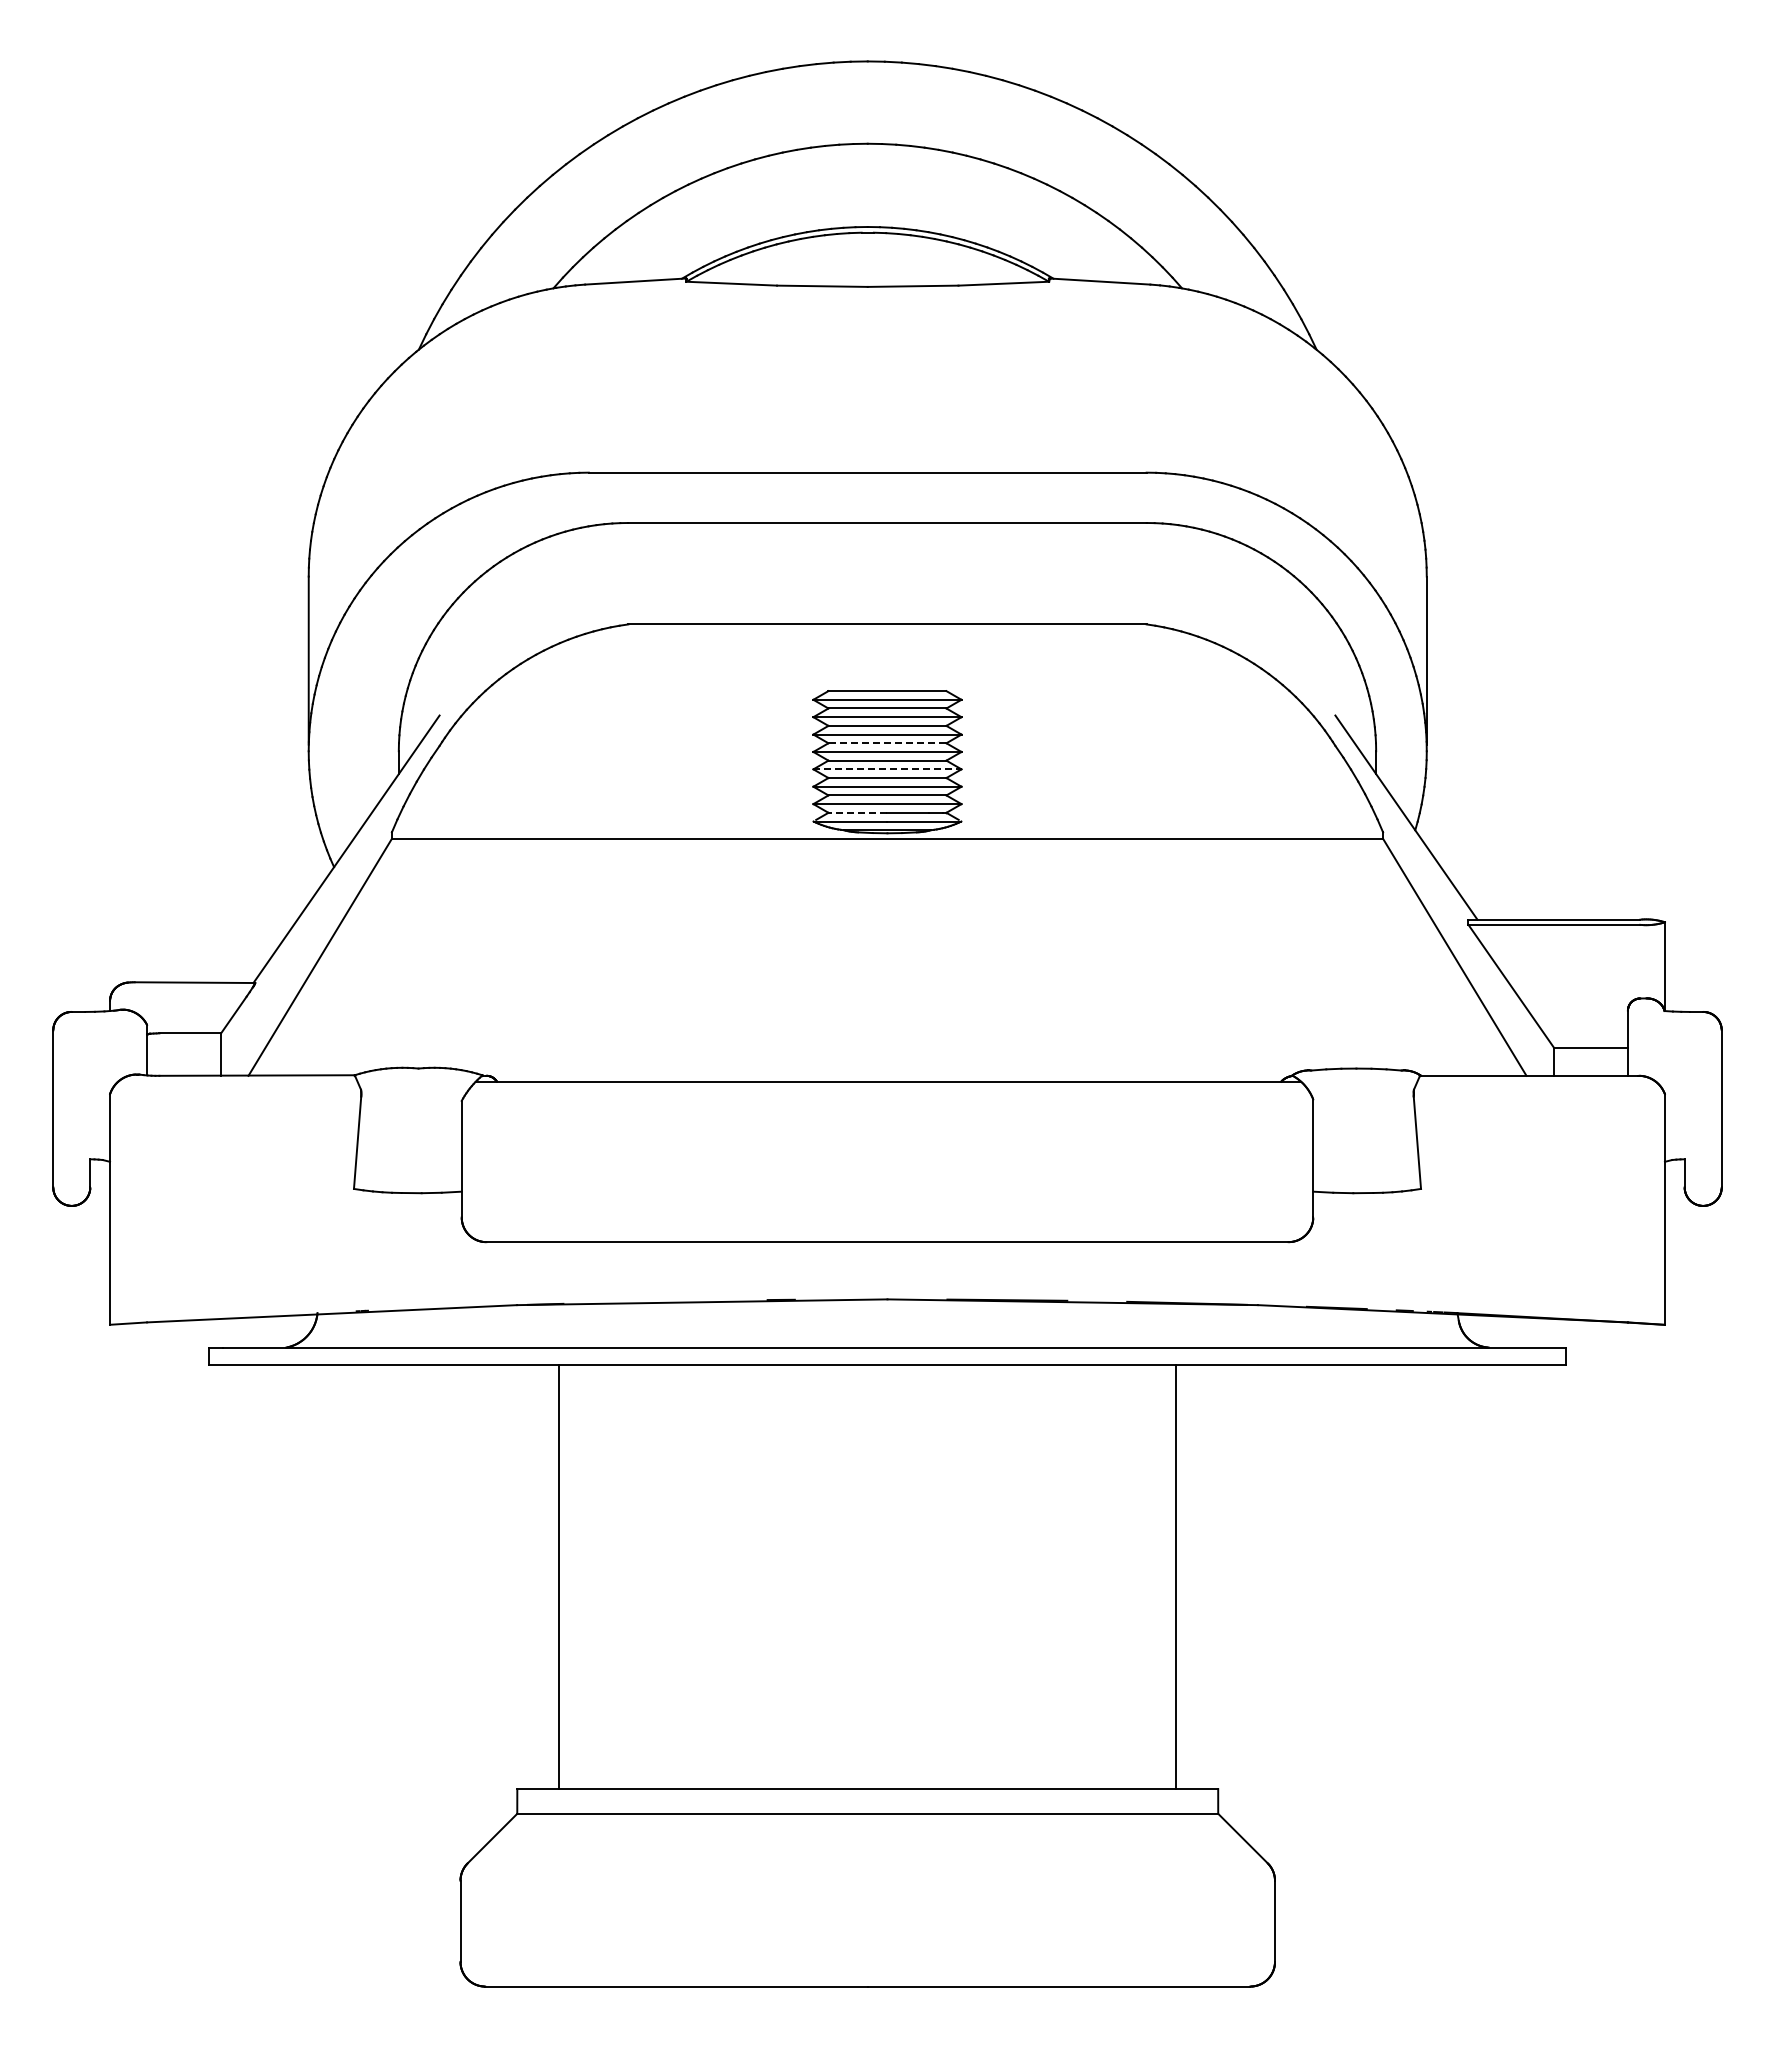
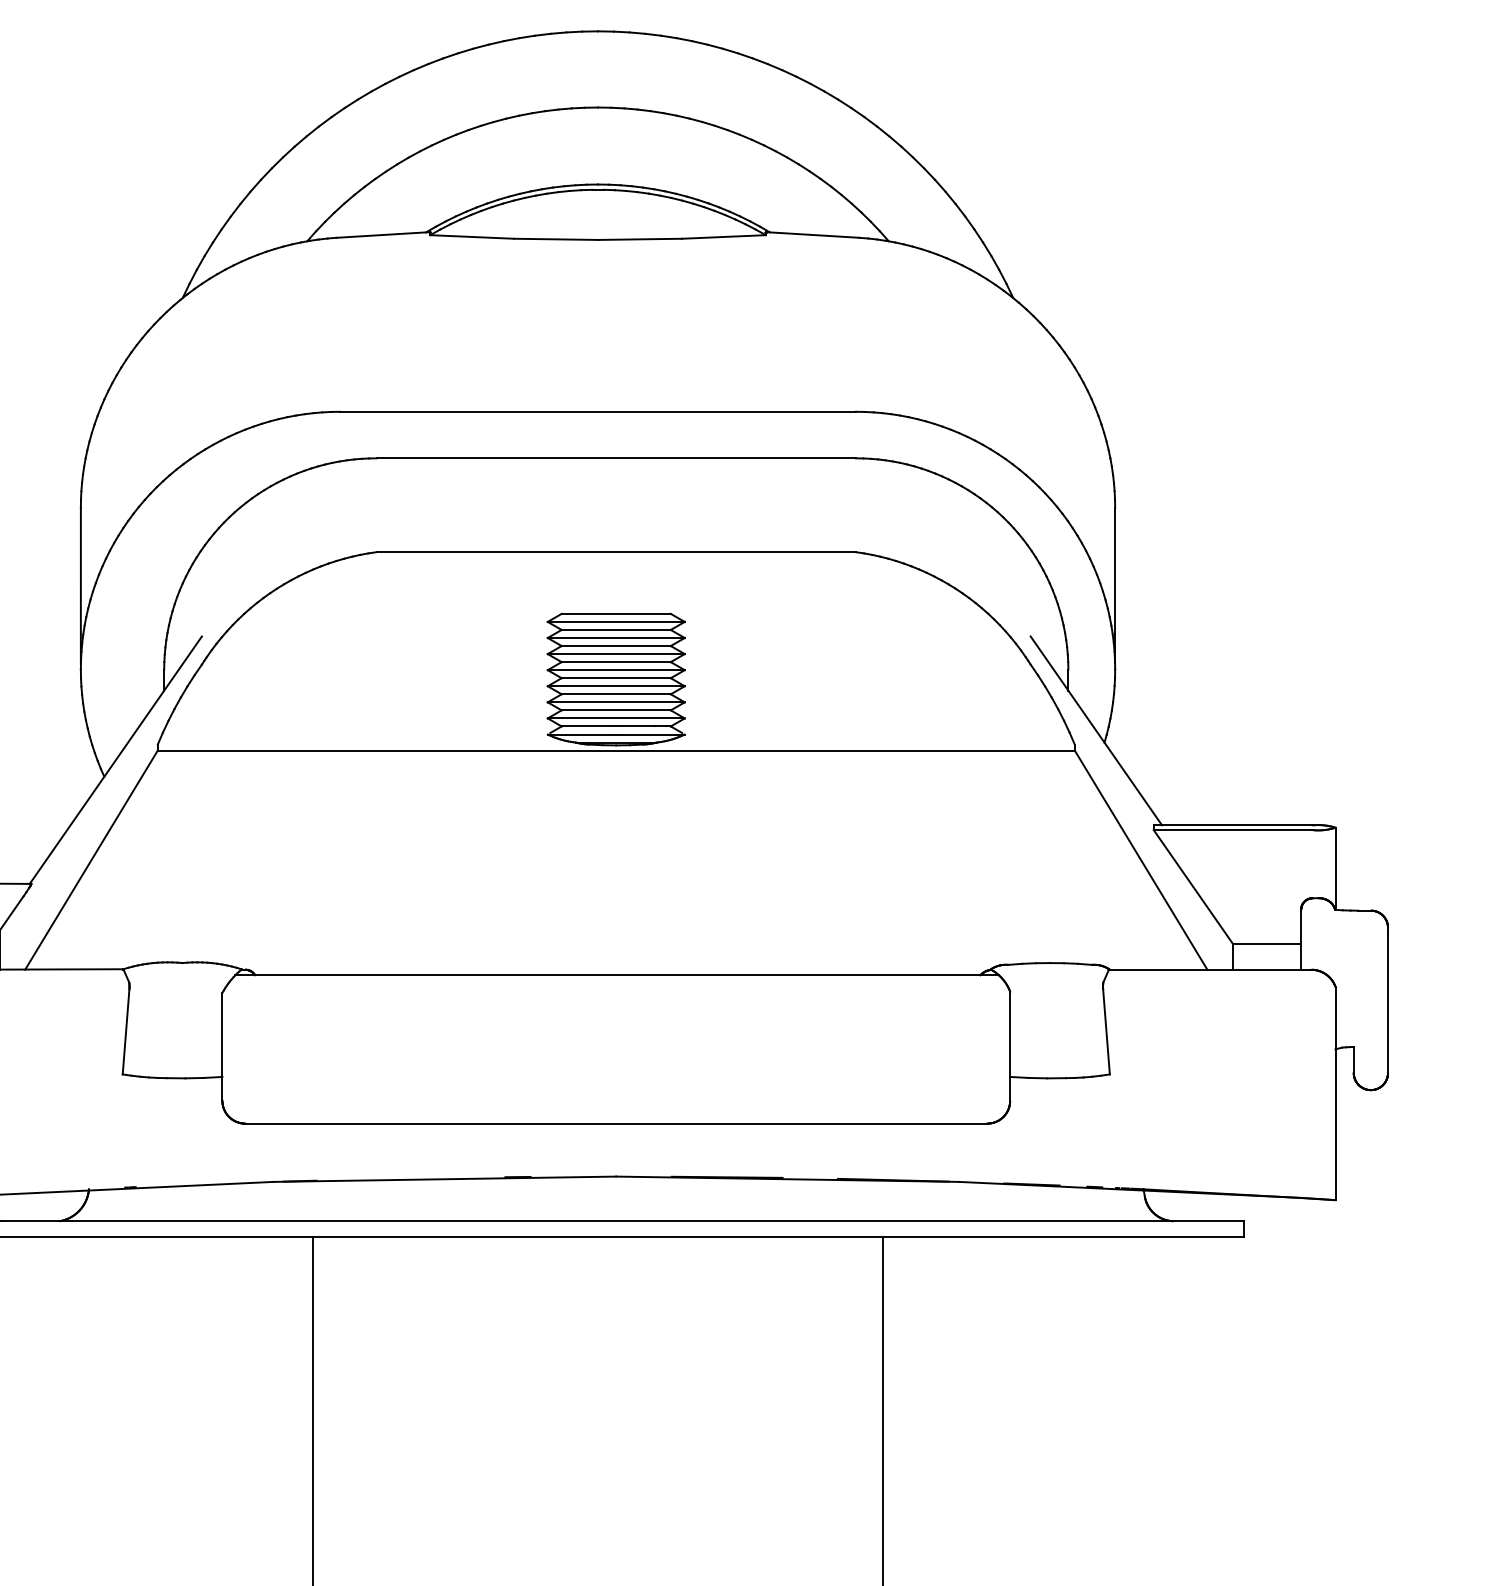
line: (887, 743) -> (616, 662), dashed -> solid
line: (887, 769) -> (616, 686), dashed -> solid
line: (857, 812) -> (588, 726), dashed -> solid

